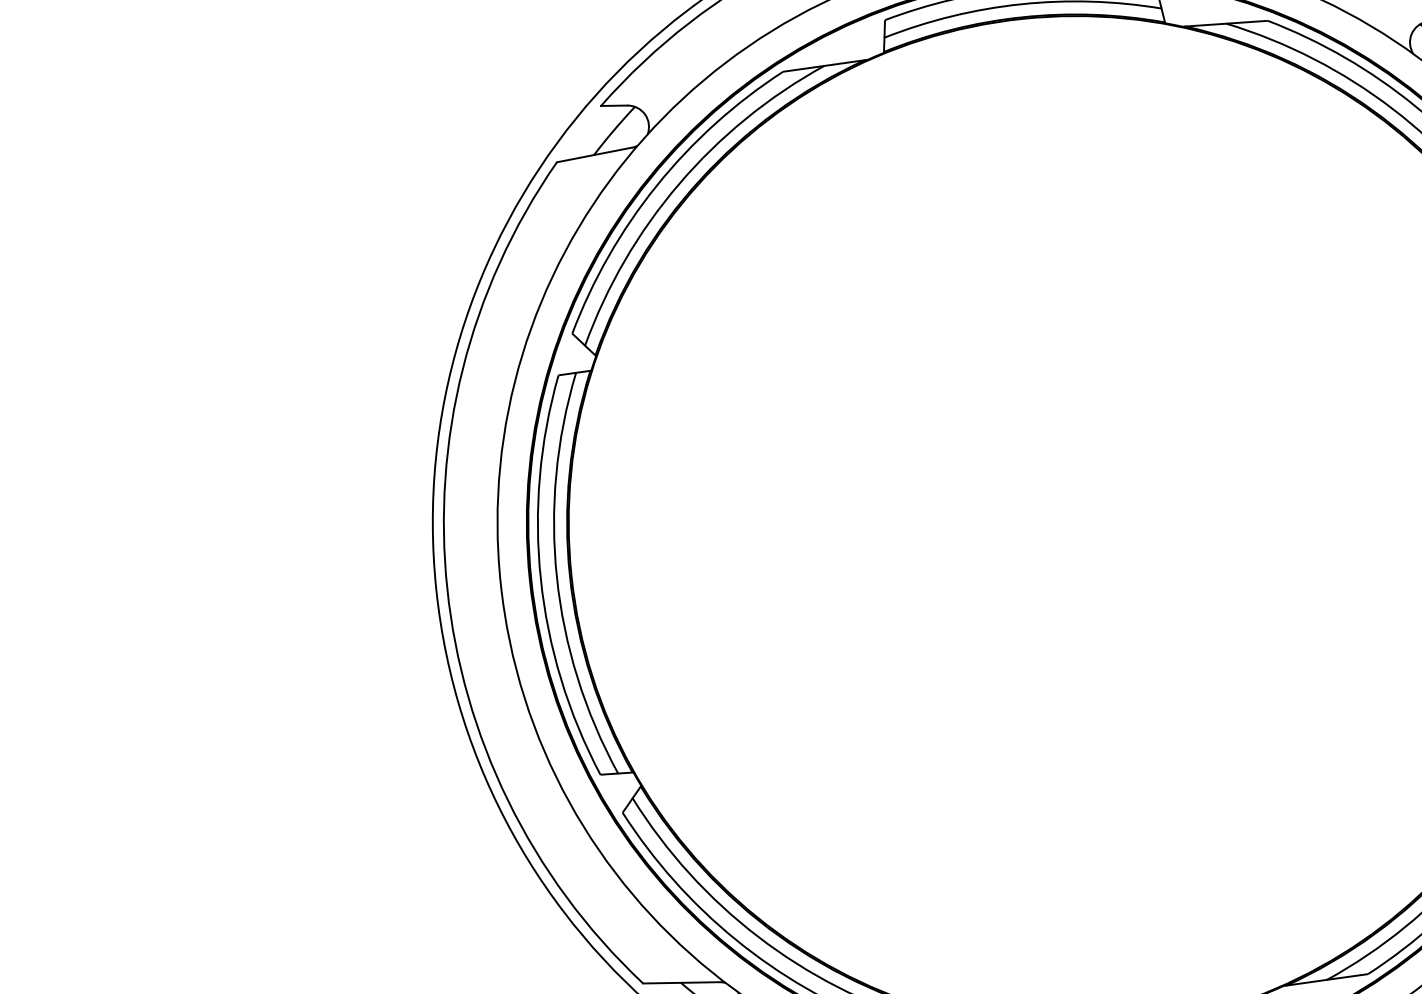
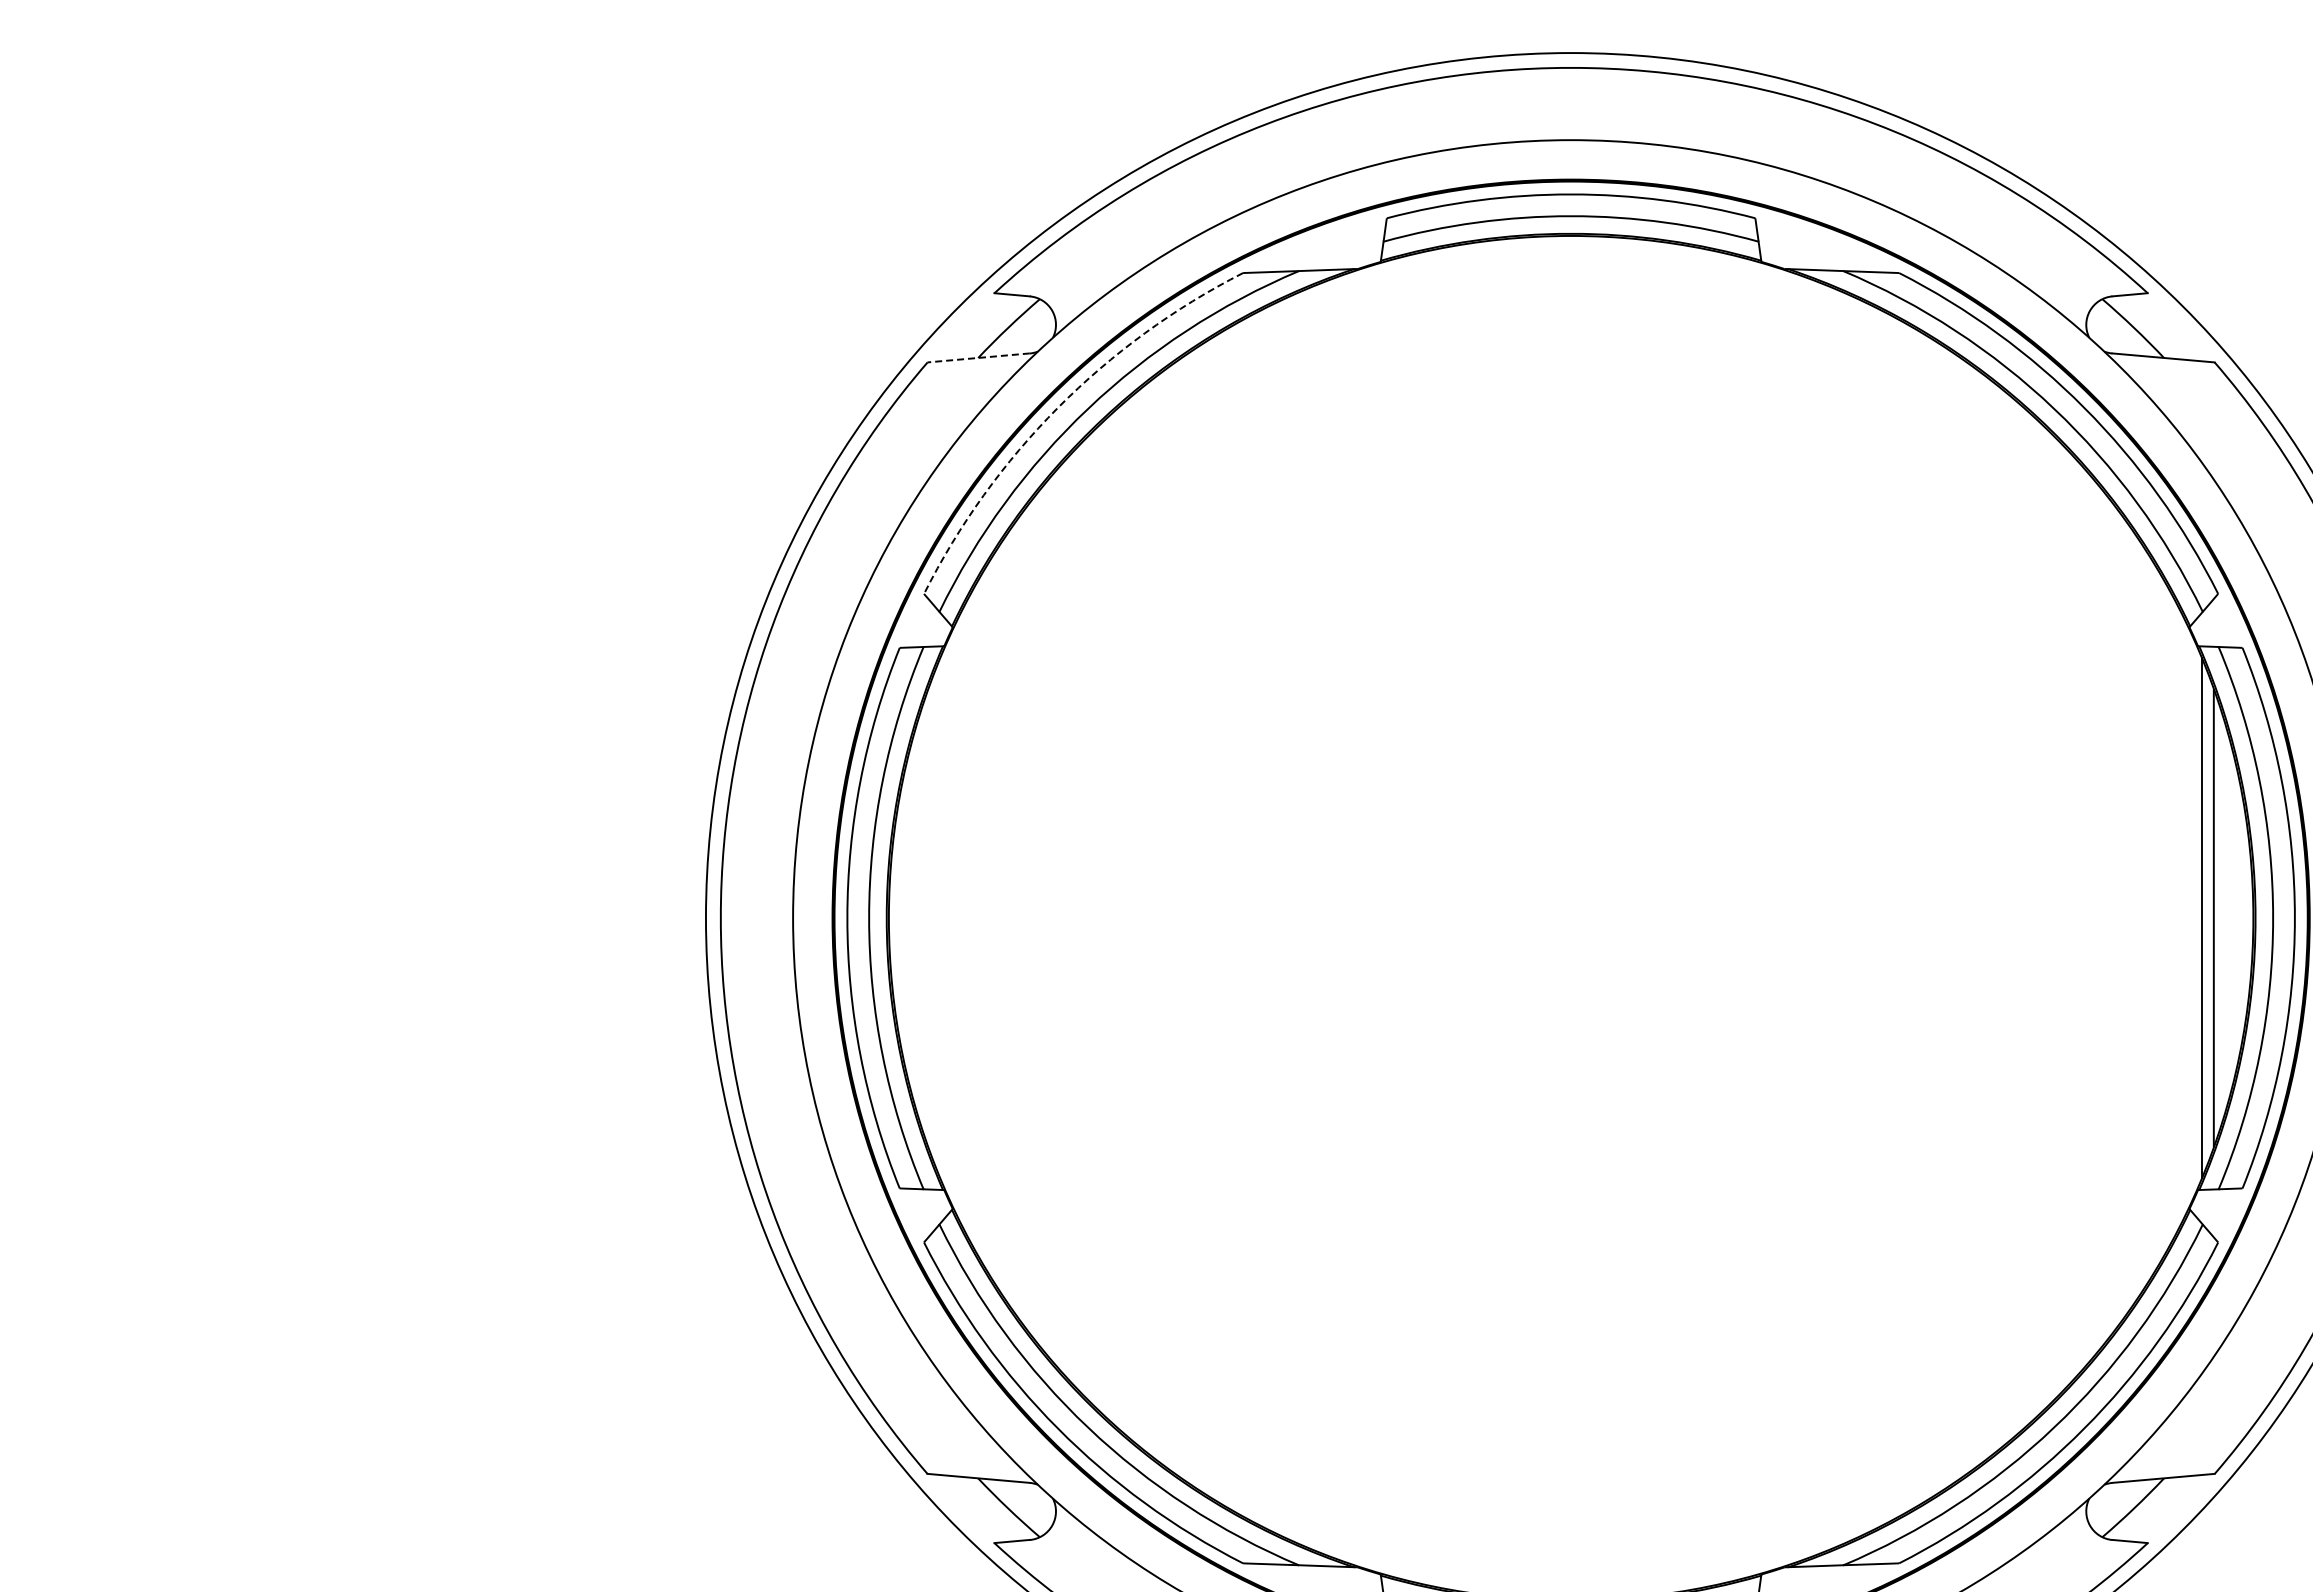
line: (594, 154) -> (978, 357), solid -> dashed
arc: (656, 185) -> (1057, 407), solid -> dashed

